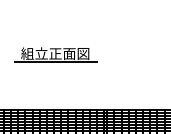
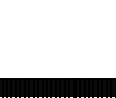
part: (55, 55) -> (43, 44), removed

